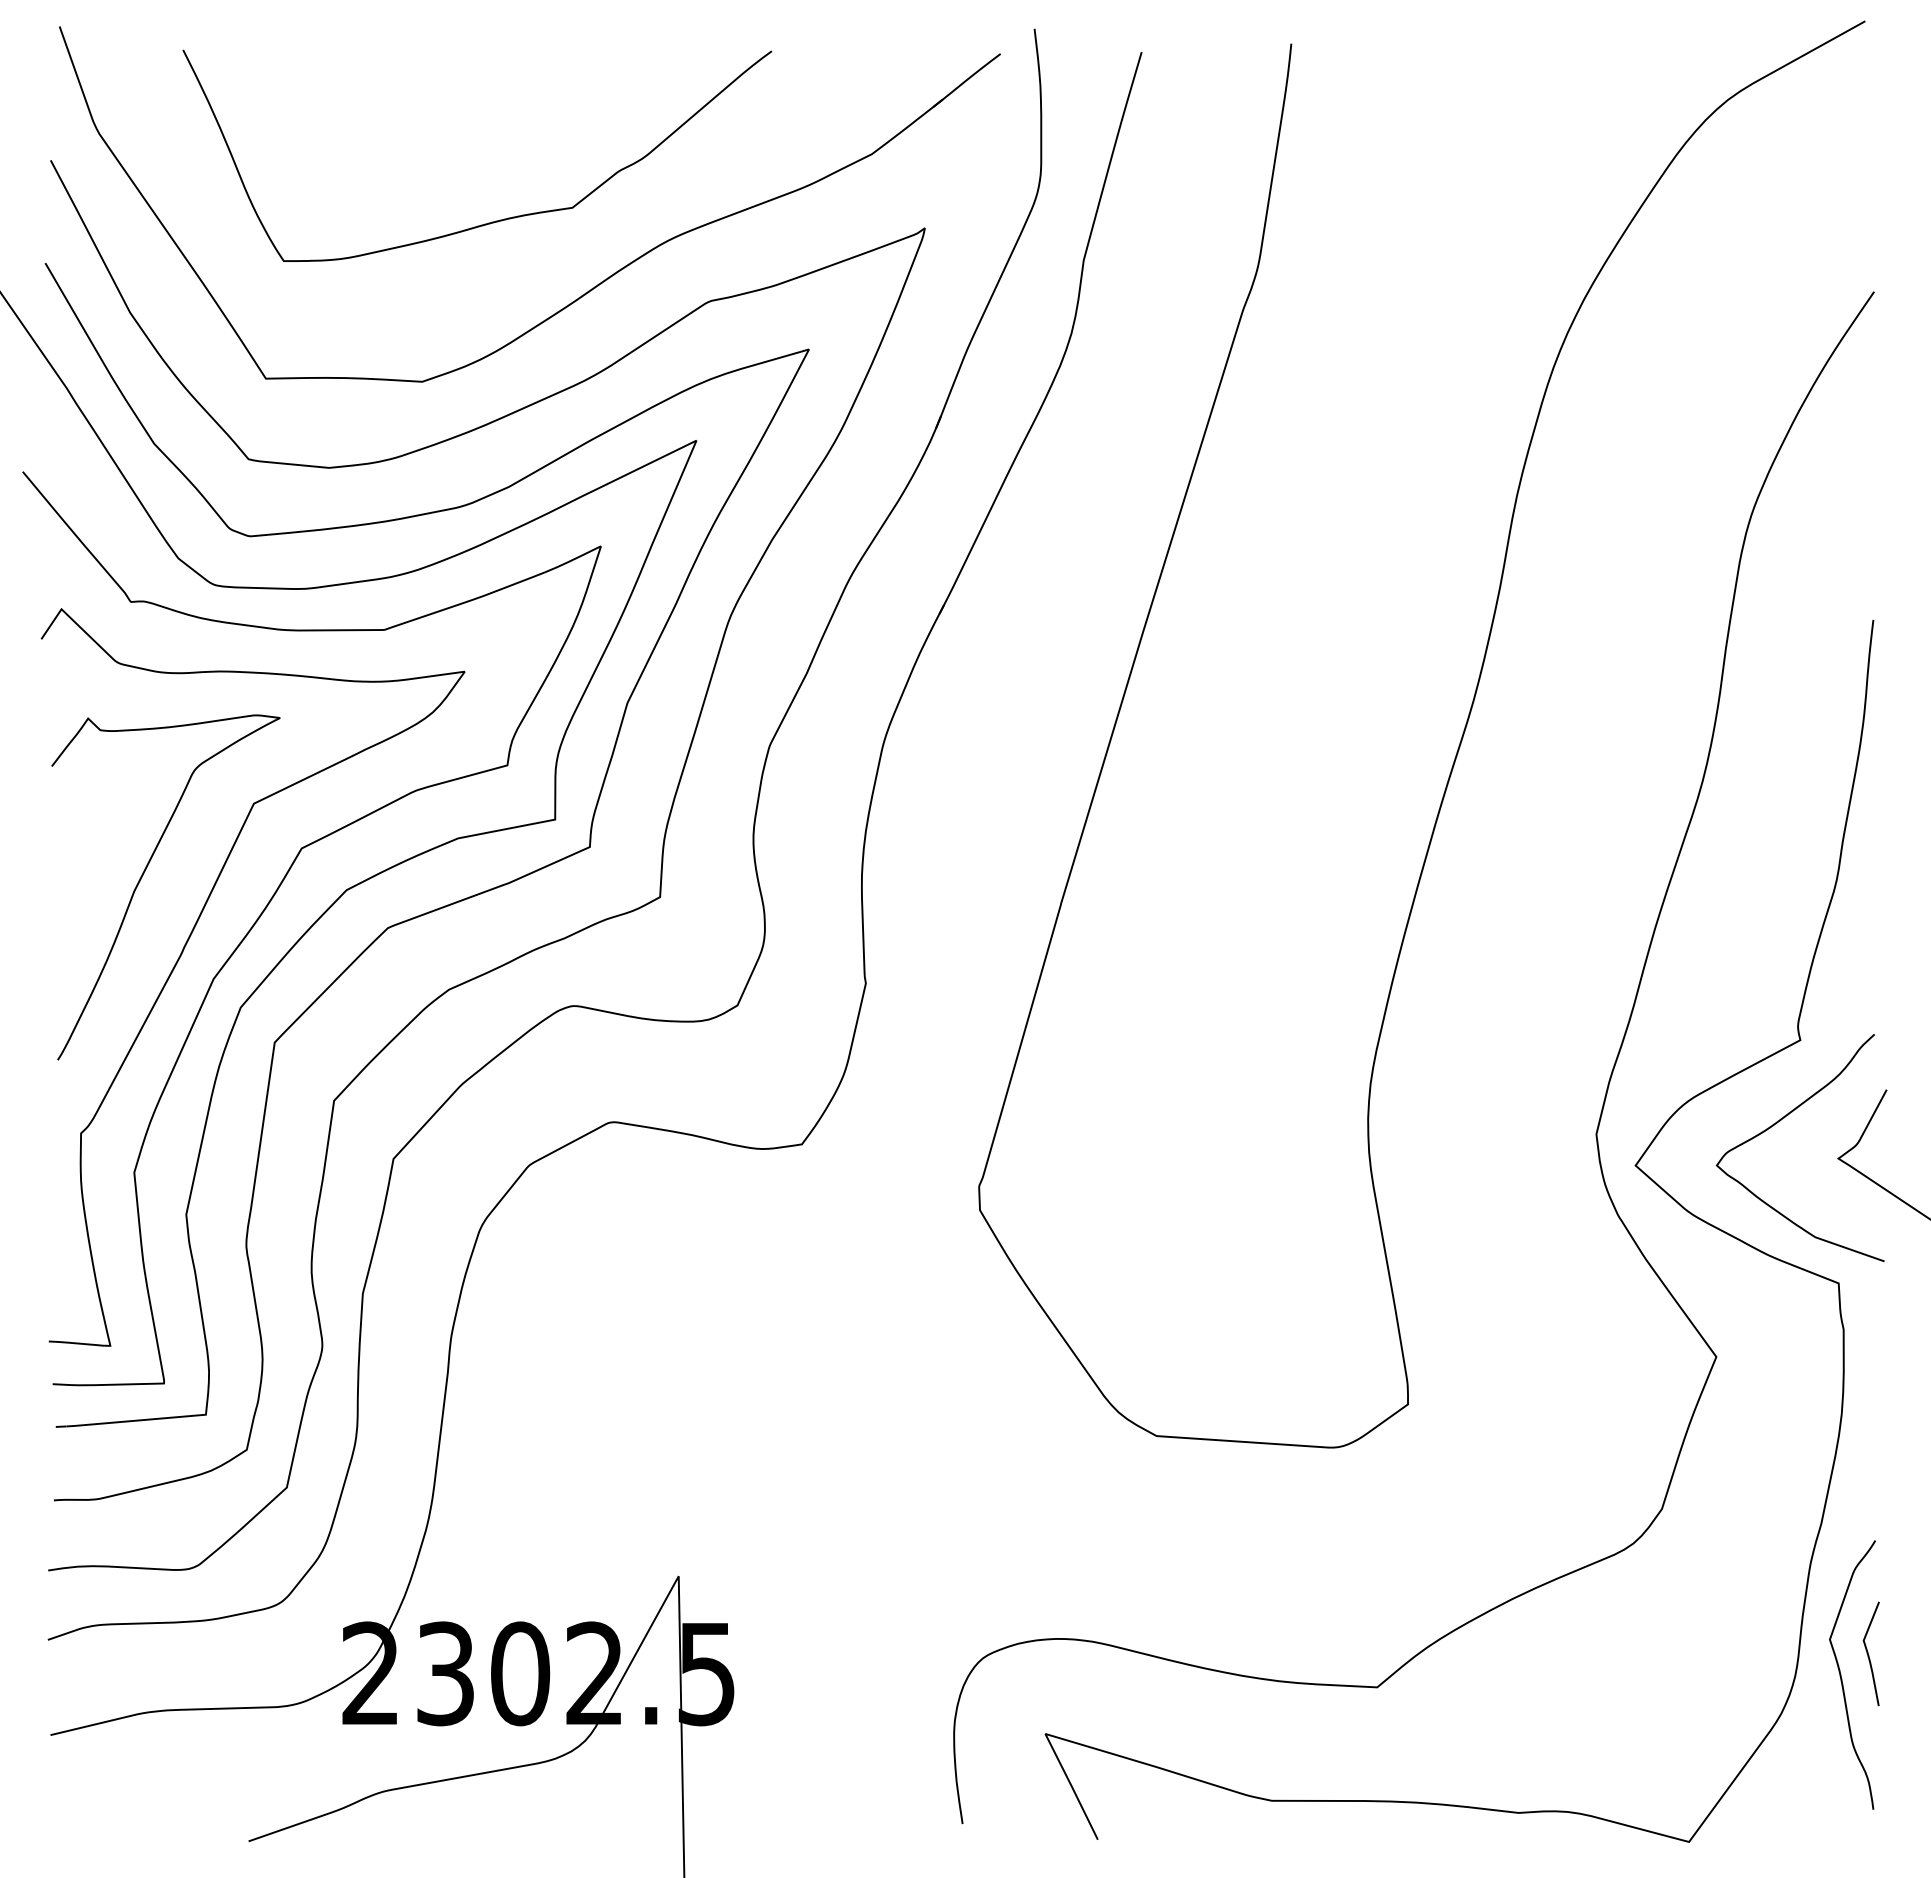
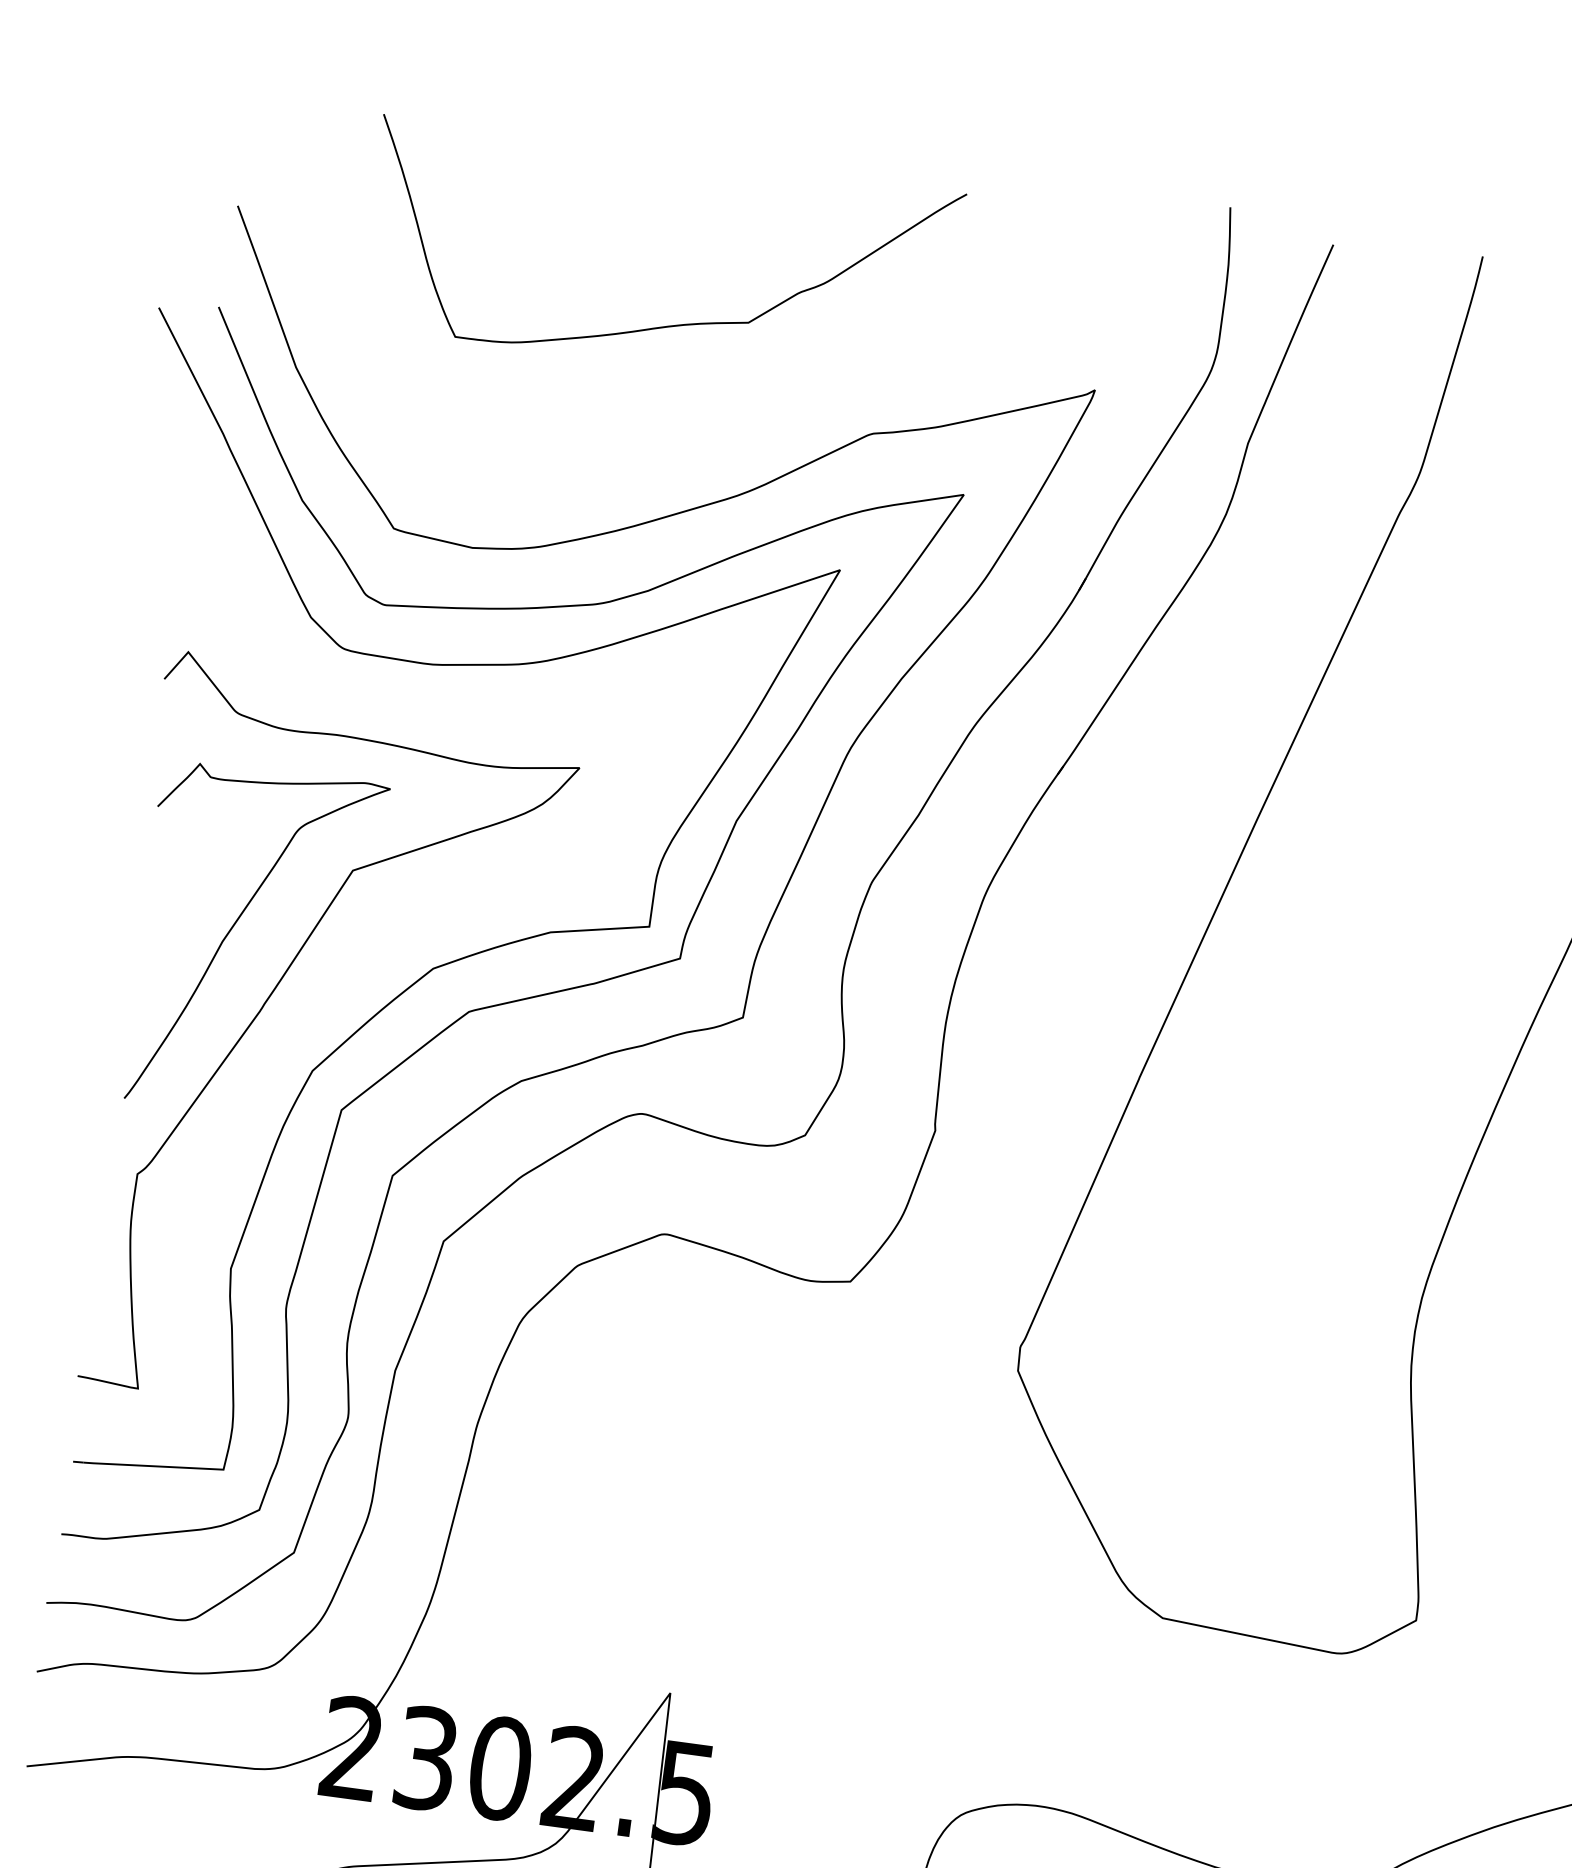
part: (588, 290) -> (753, 406), removed
curve: (269, 904) -> (354, 972), removed

